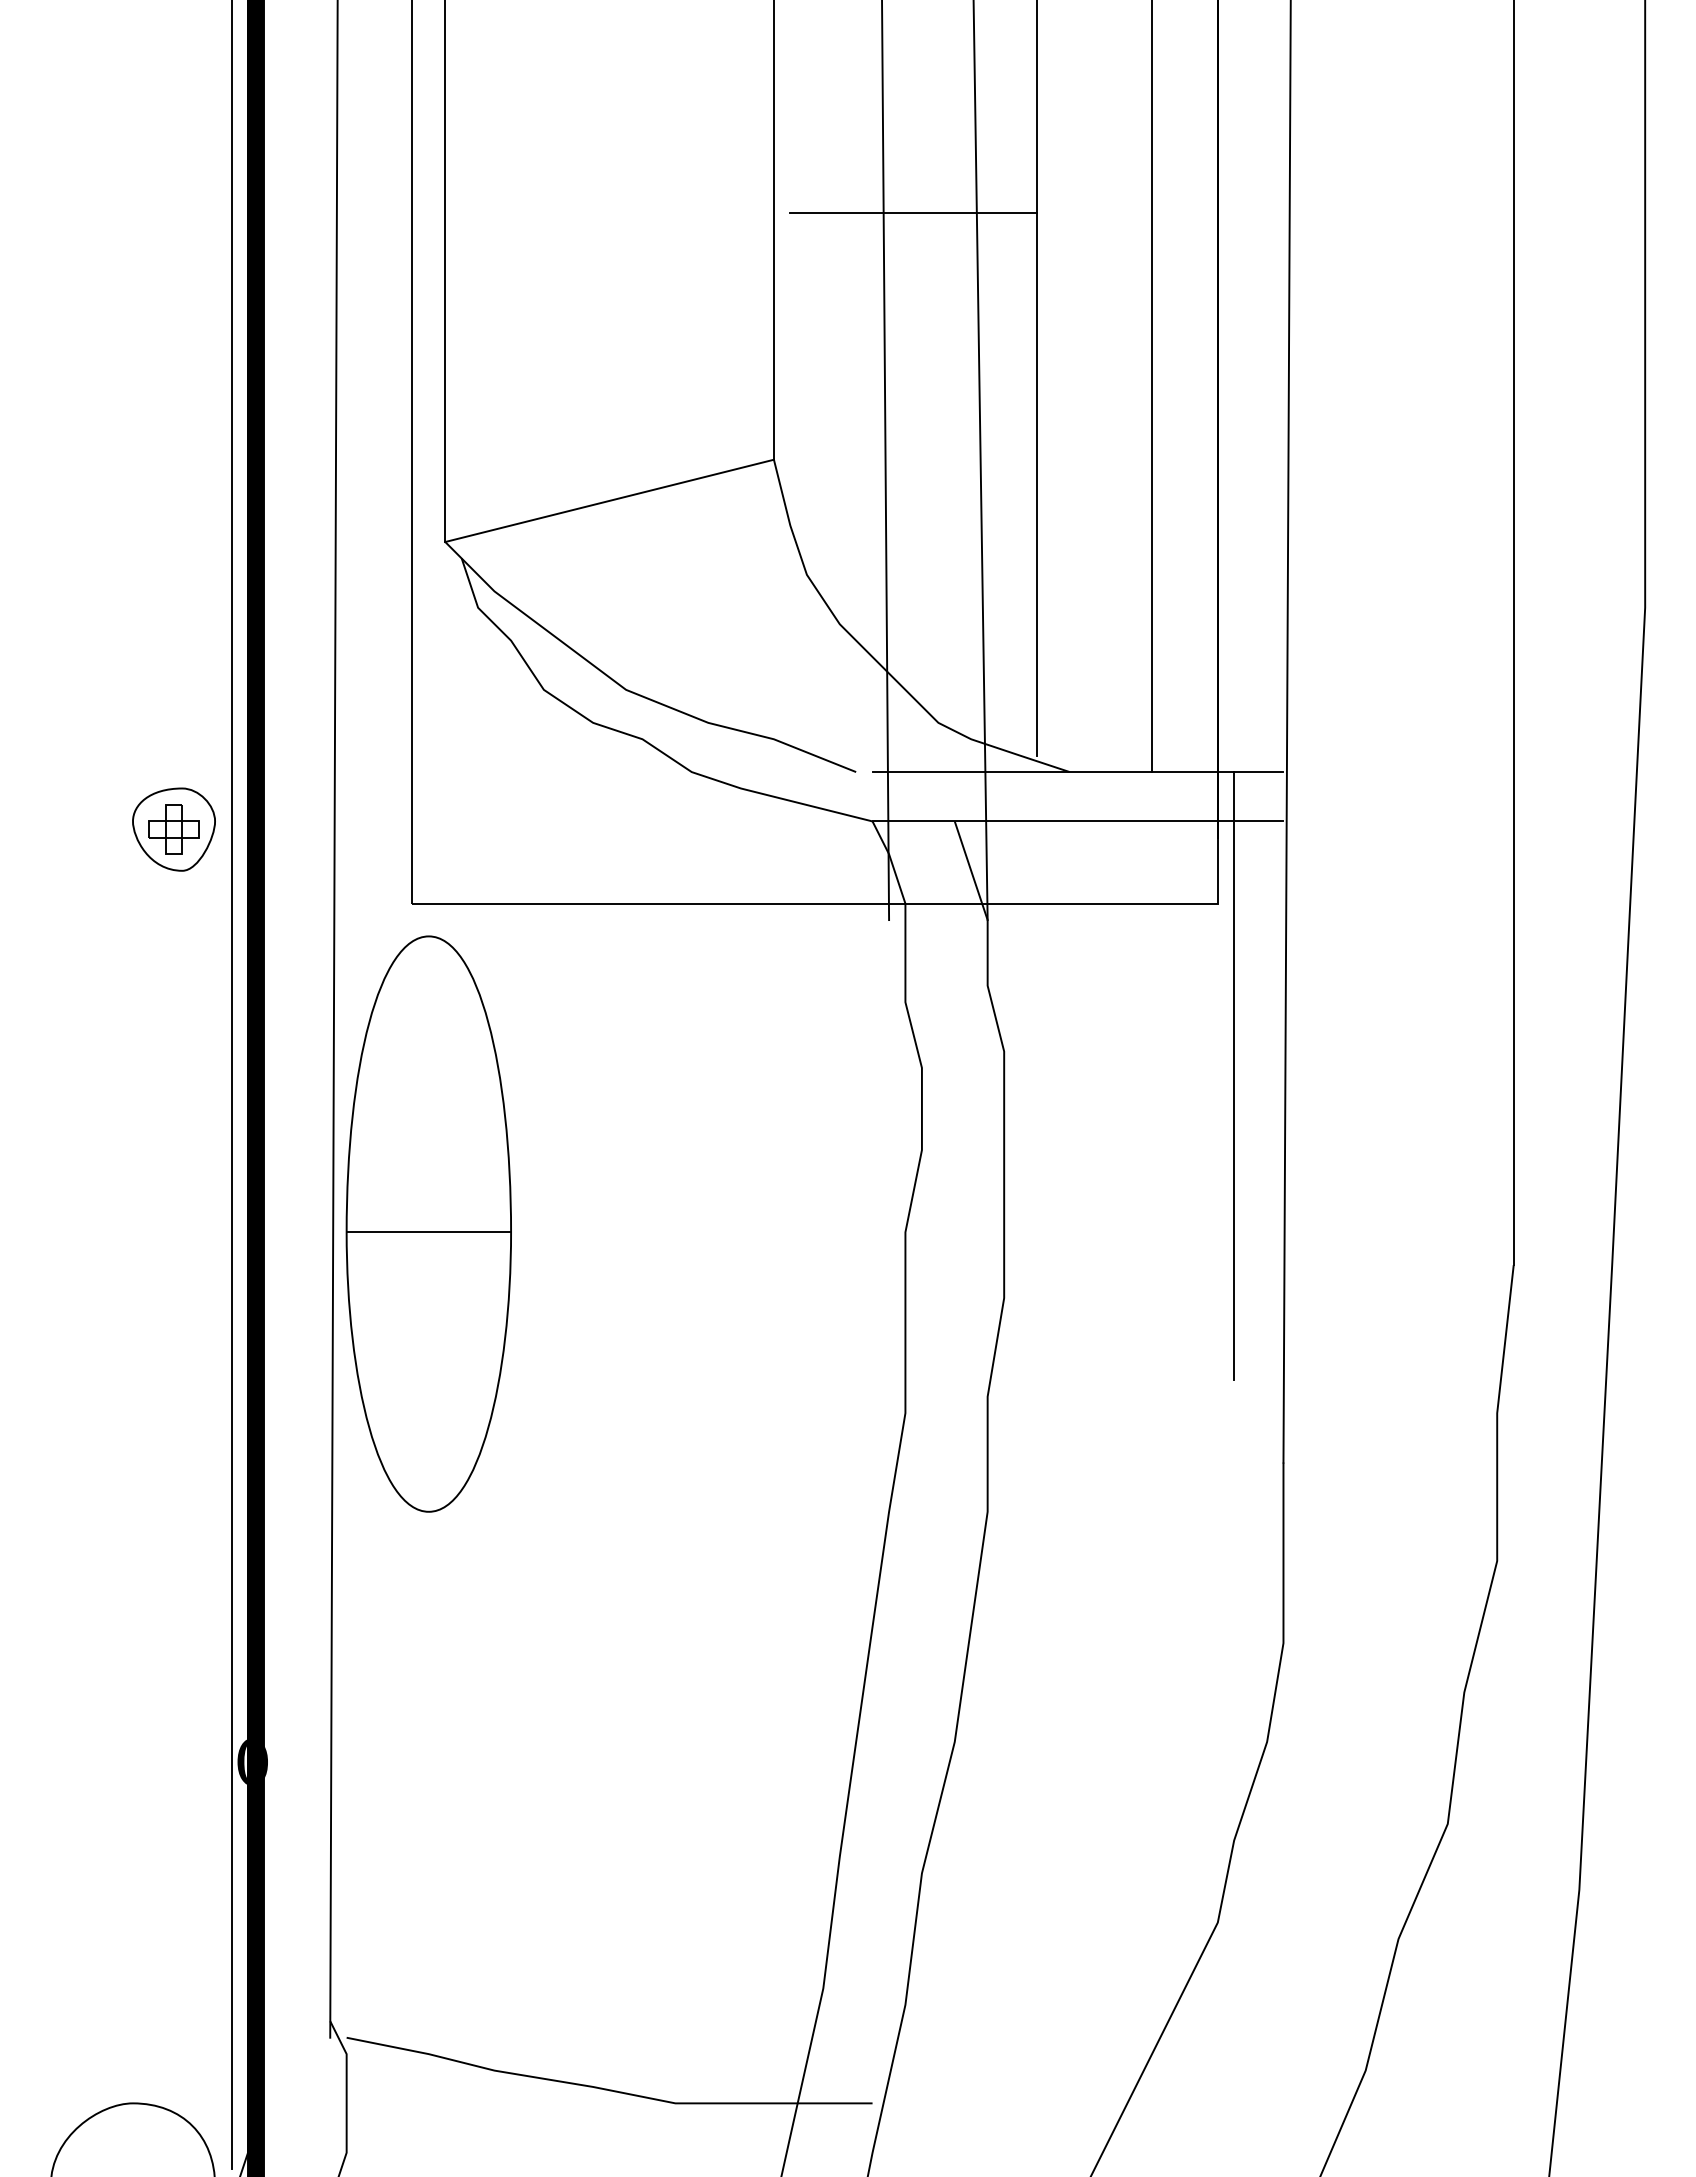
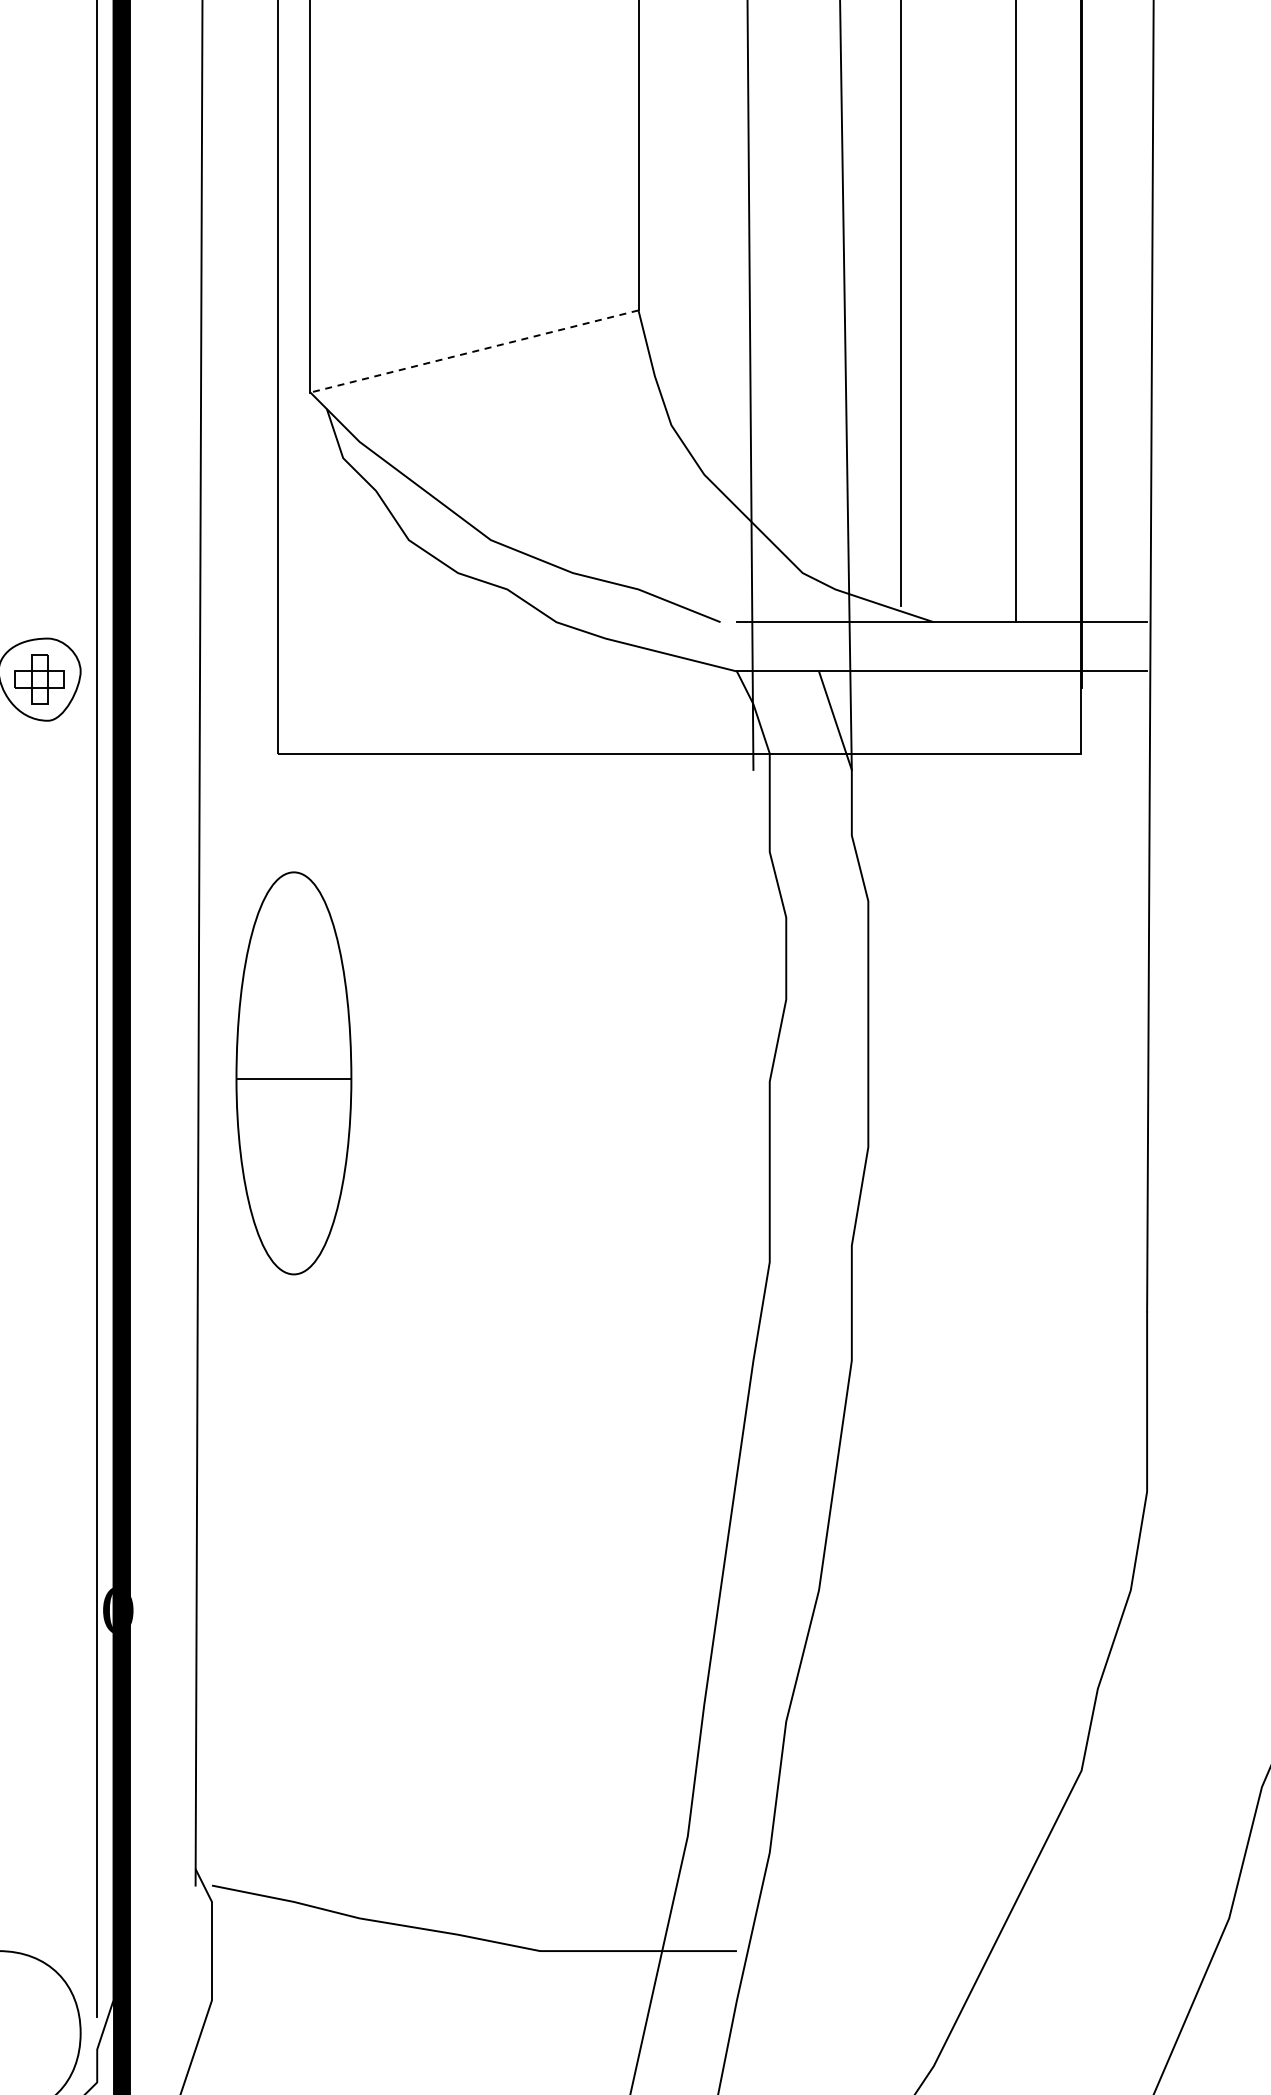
line: (913, 213) -> (777, 64), removed
line: (609, 501) -> (474, 352), solid -> dashed
line: (1234, 1076) -> (1098, 926), removed
part: (428, 1223) -> (293, 1072), size x0.7

